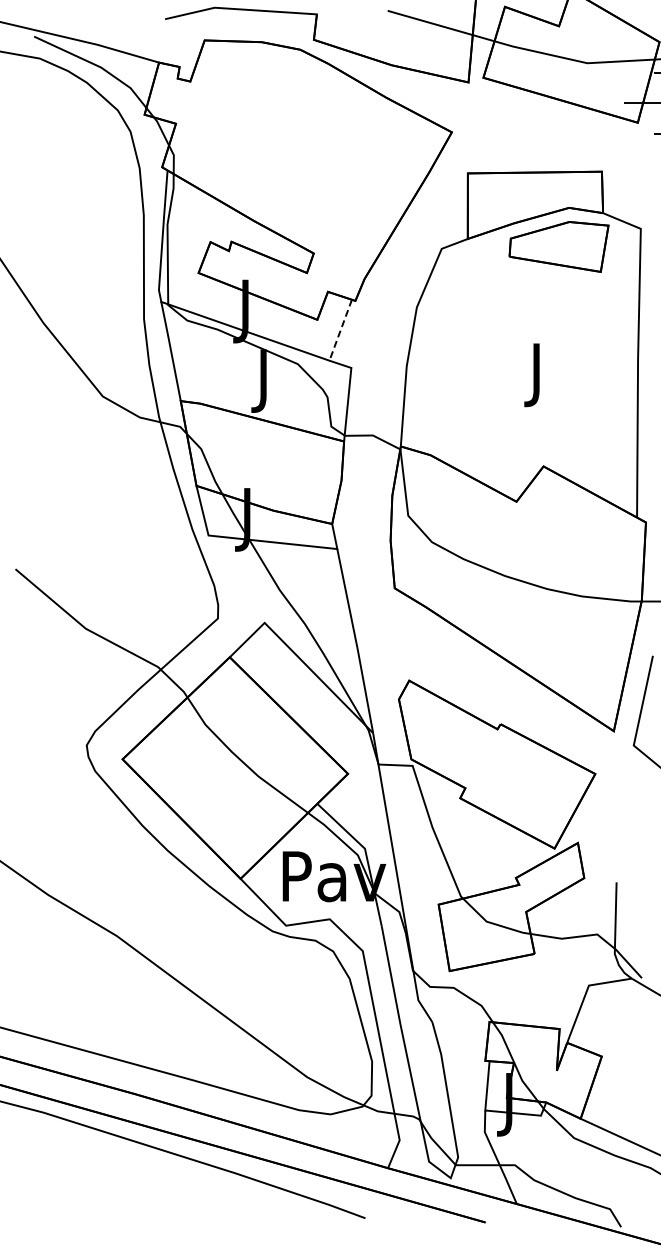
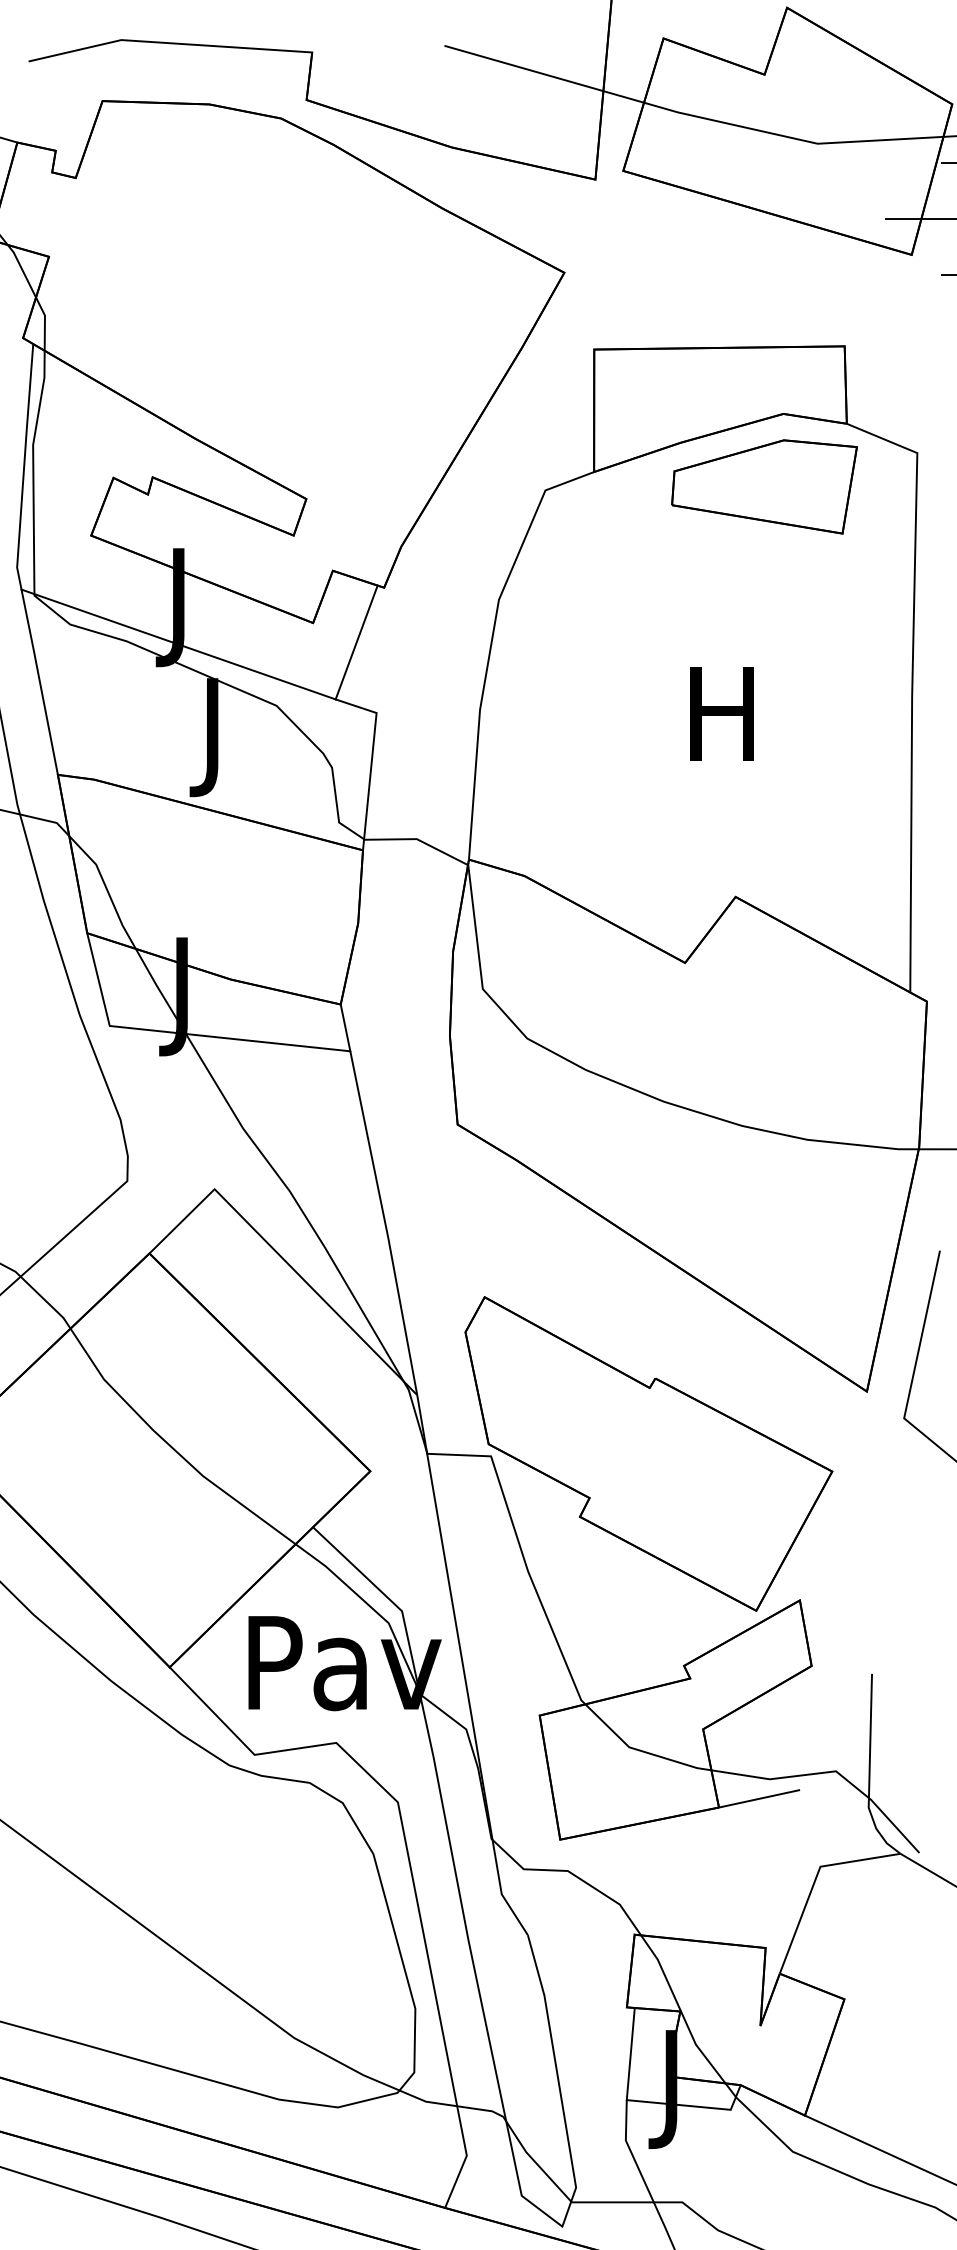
line: (340, 330) -> (356, 642), dashed -> solid
text: (536, 375) -> (722, 727), J -> H
line: (555, 948) -> (757, 1797), added

